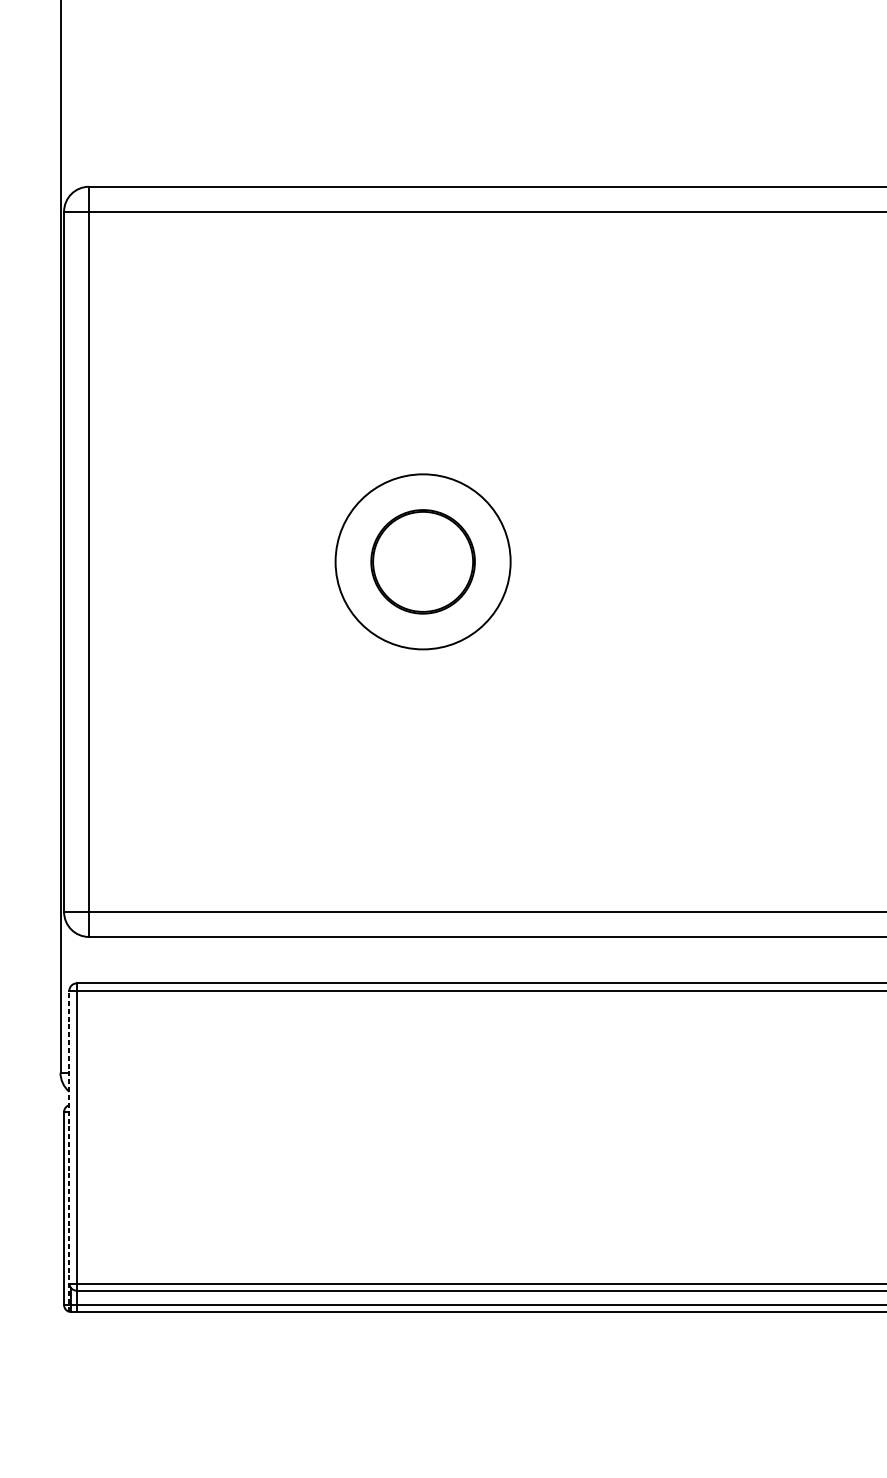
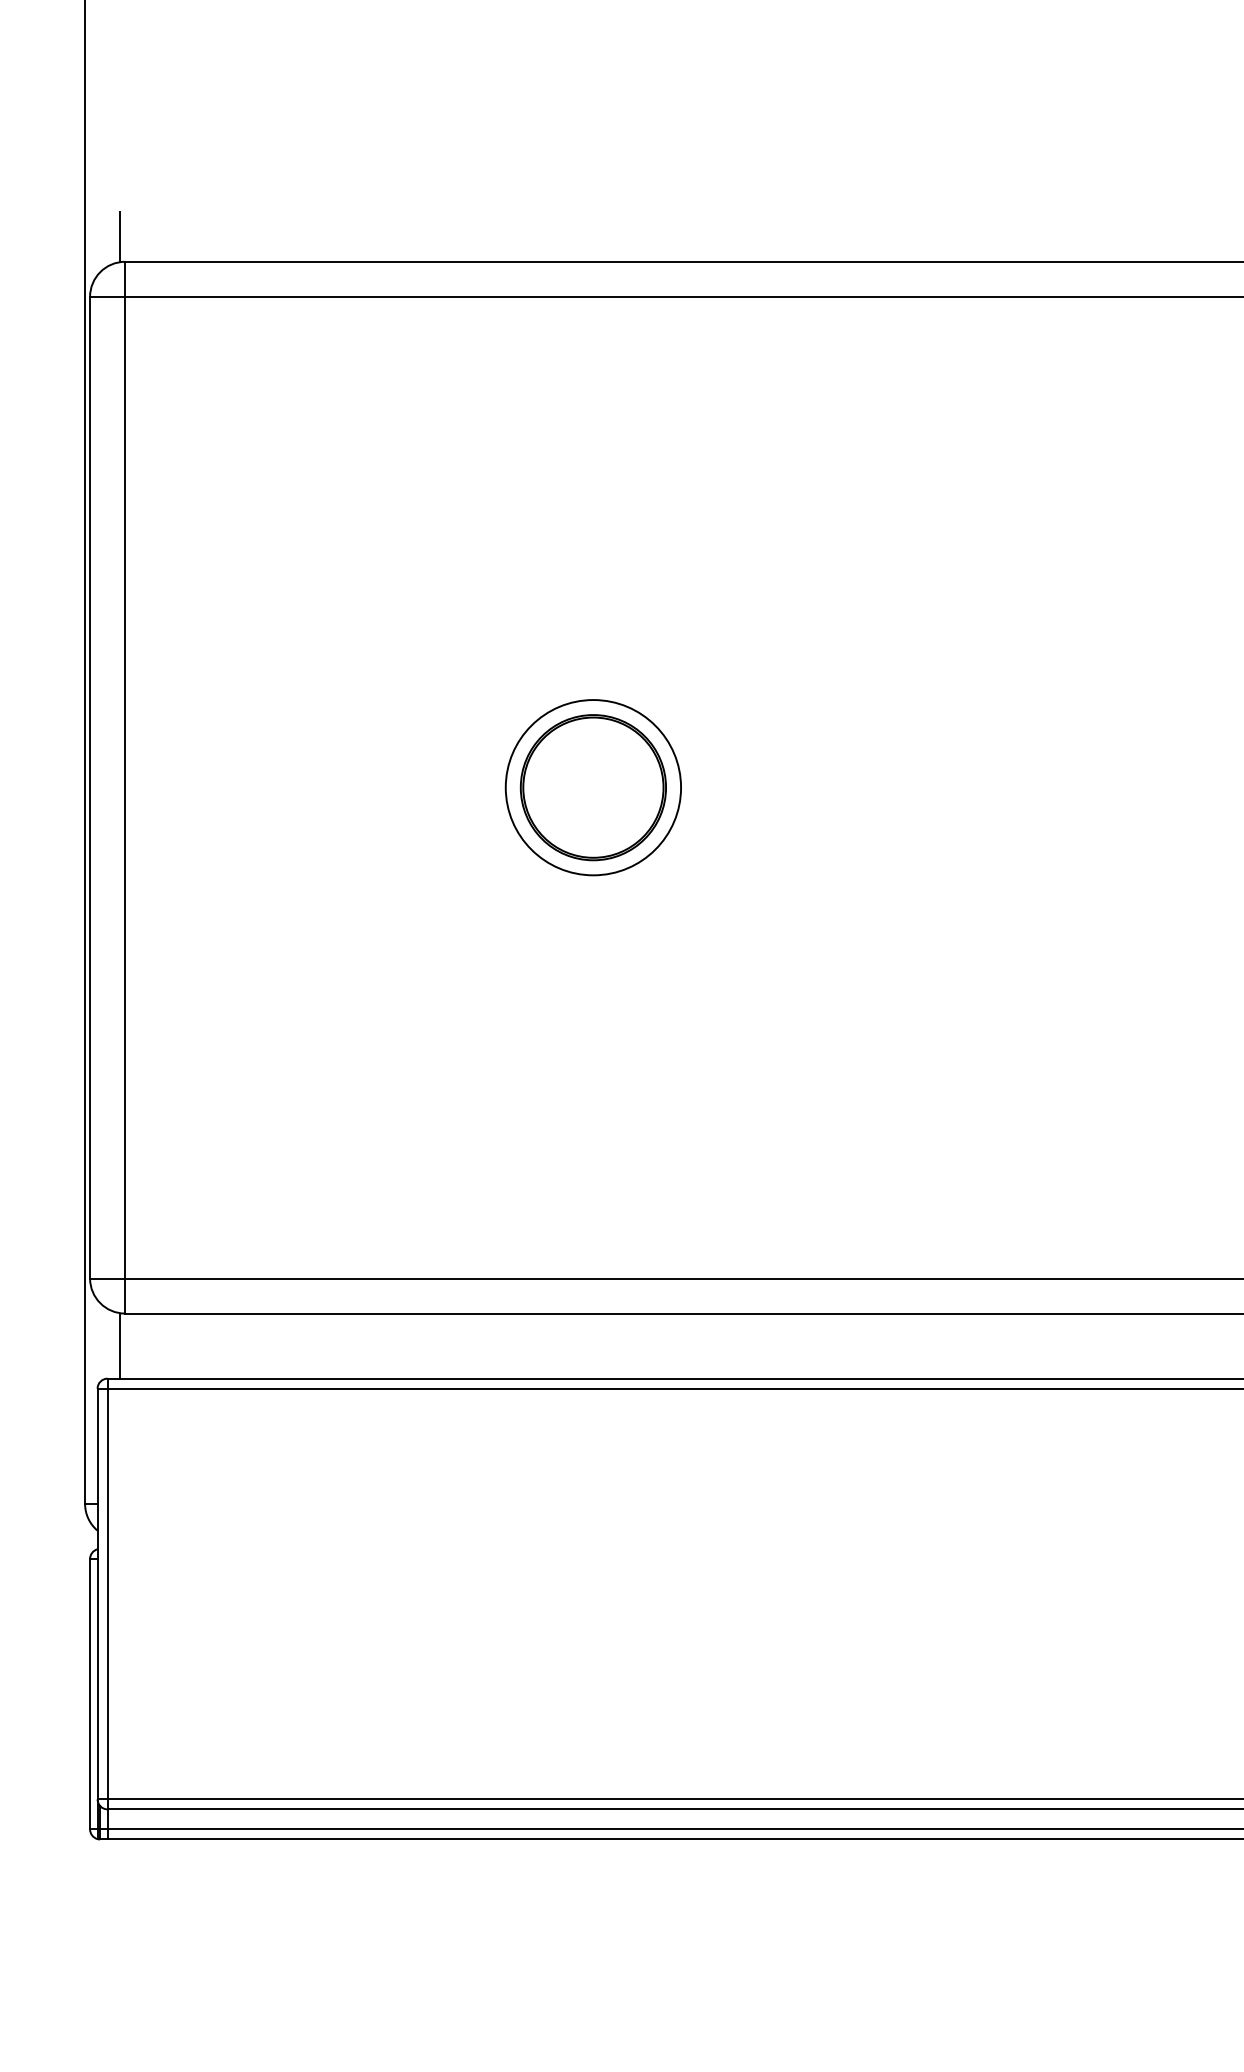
line: (85, 168) -> (120, 236), added
circle: (423, 561) -> (593, 787), size x0.71
line: (85, 959) -> (120, 1345), added
line: (69, 1150) -> (97, 1613), dashed -> solid

